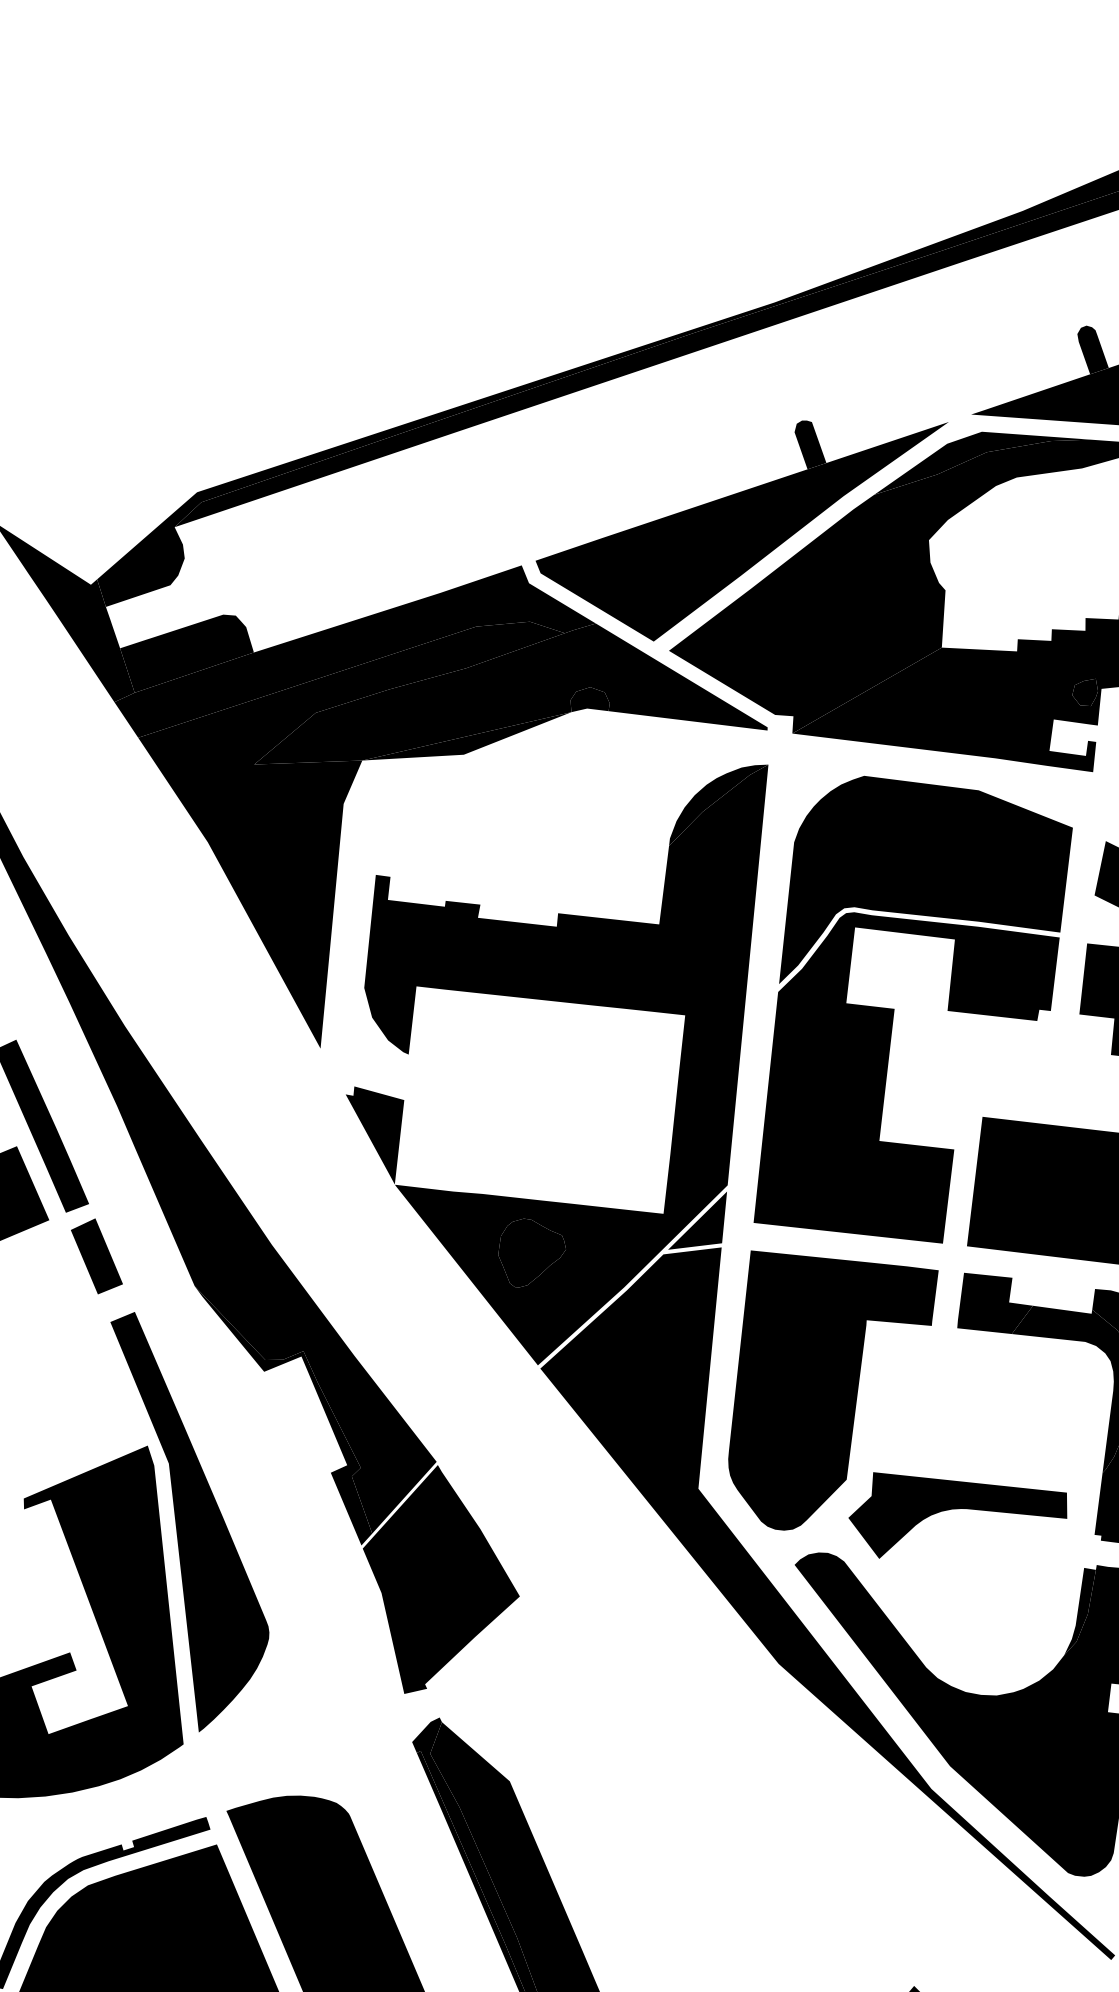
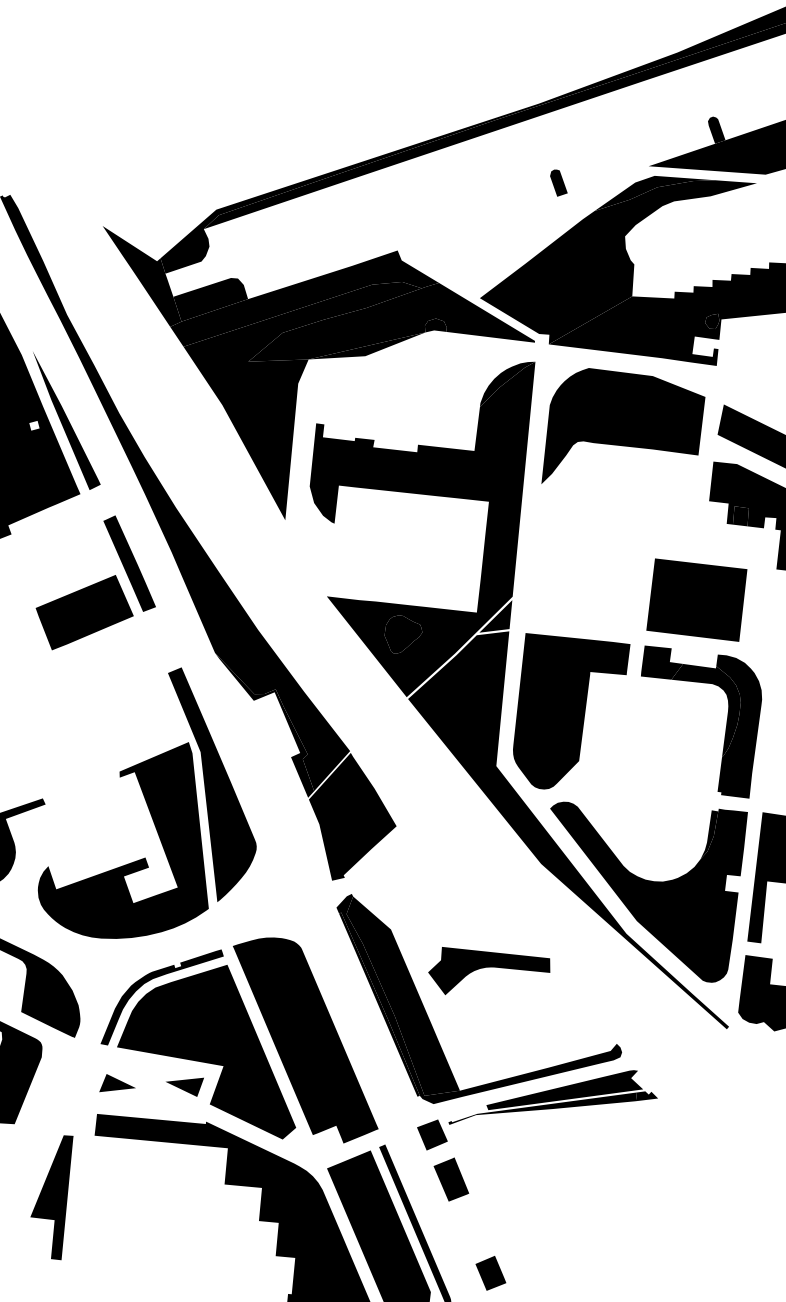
fill: (741, 531) -> (520, 231), removed
fill: (906, 1077) -> (612, 536), removed
fill: (374, 1134) -> (315, 568), removed
part: (97, 1256) -> (160, 636), removed
part: (958, 1514) -> (489, 970), moved

